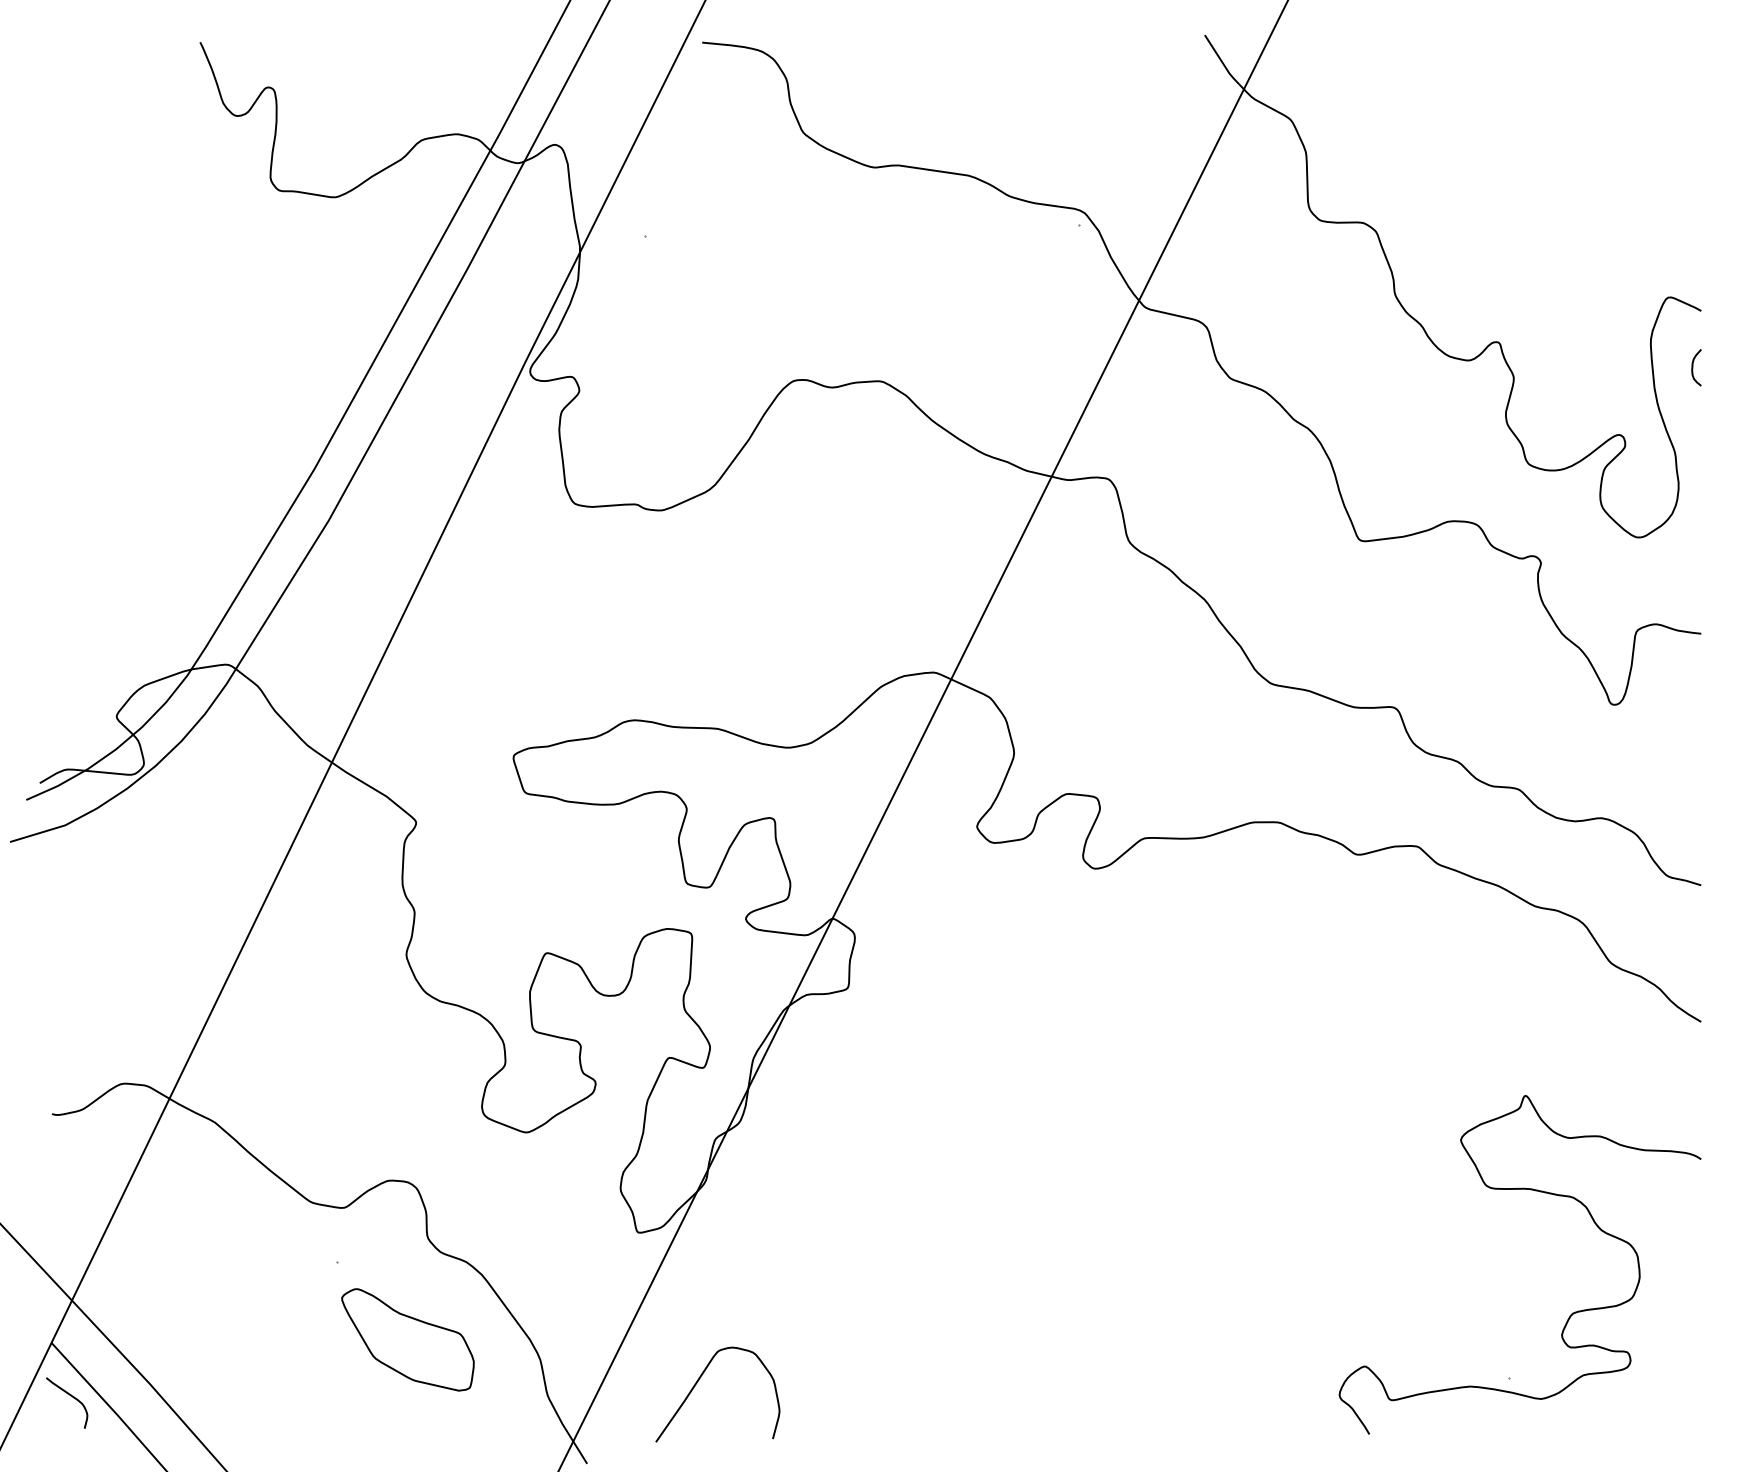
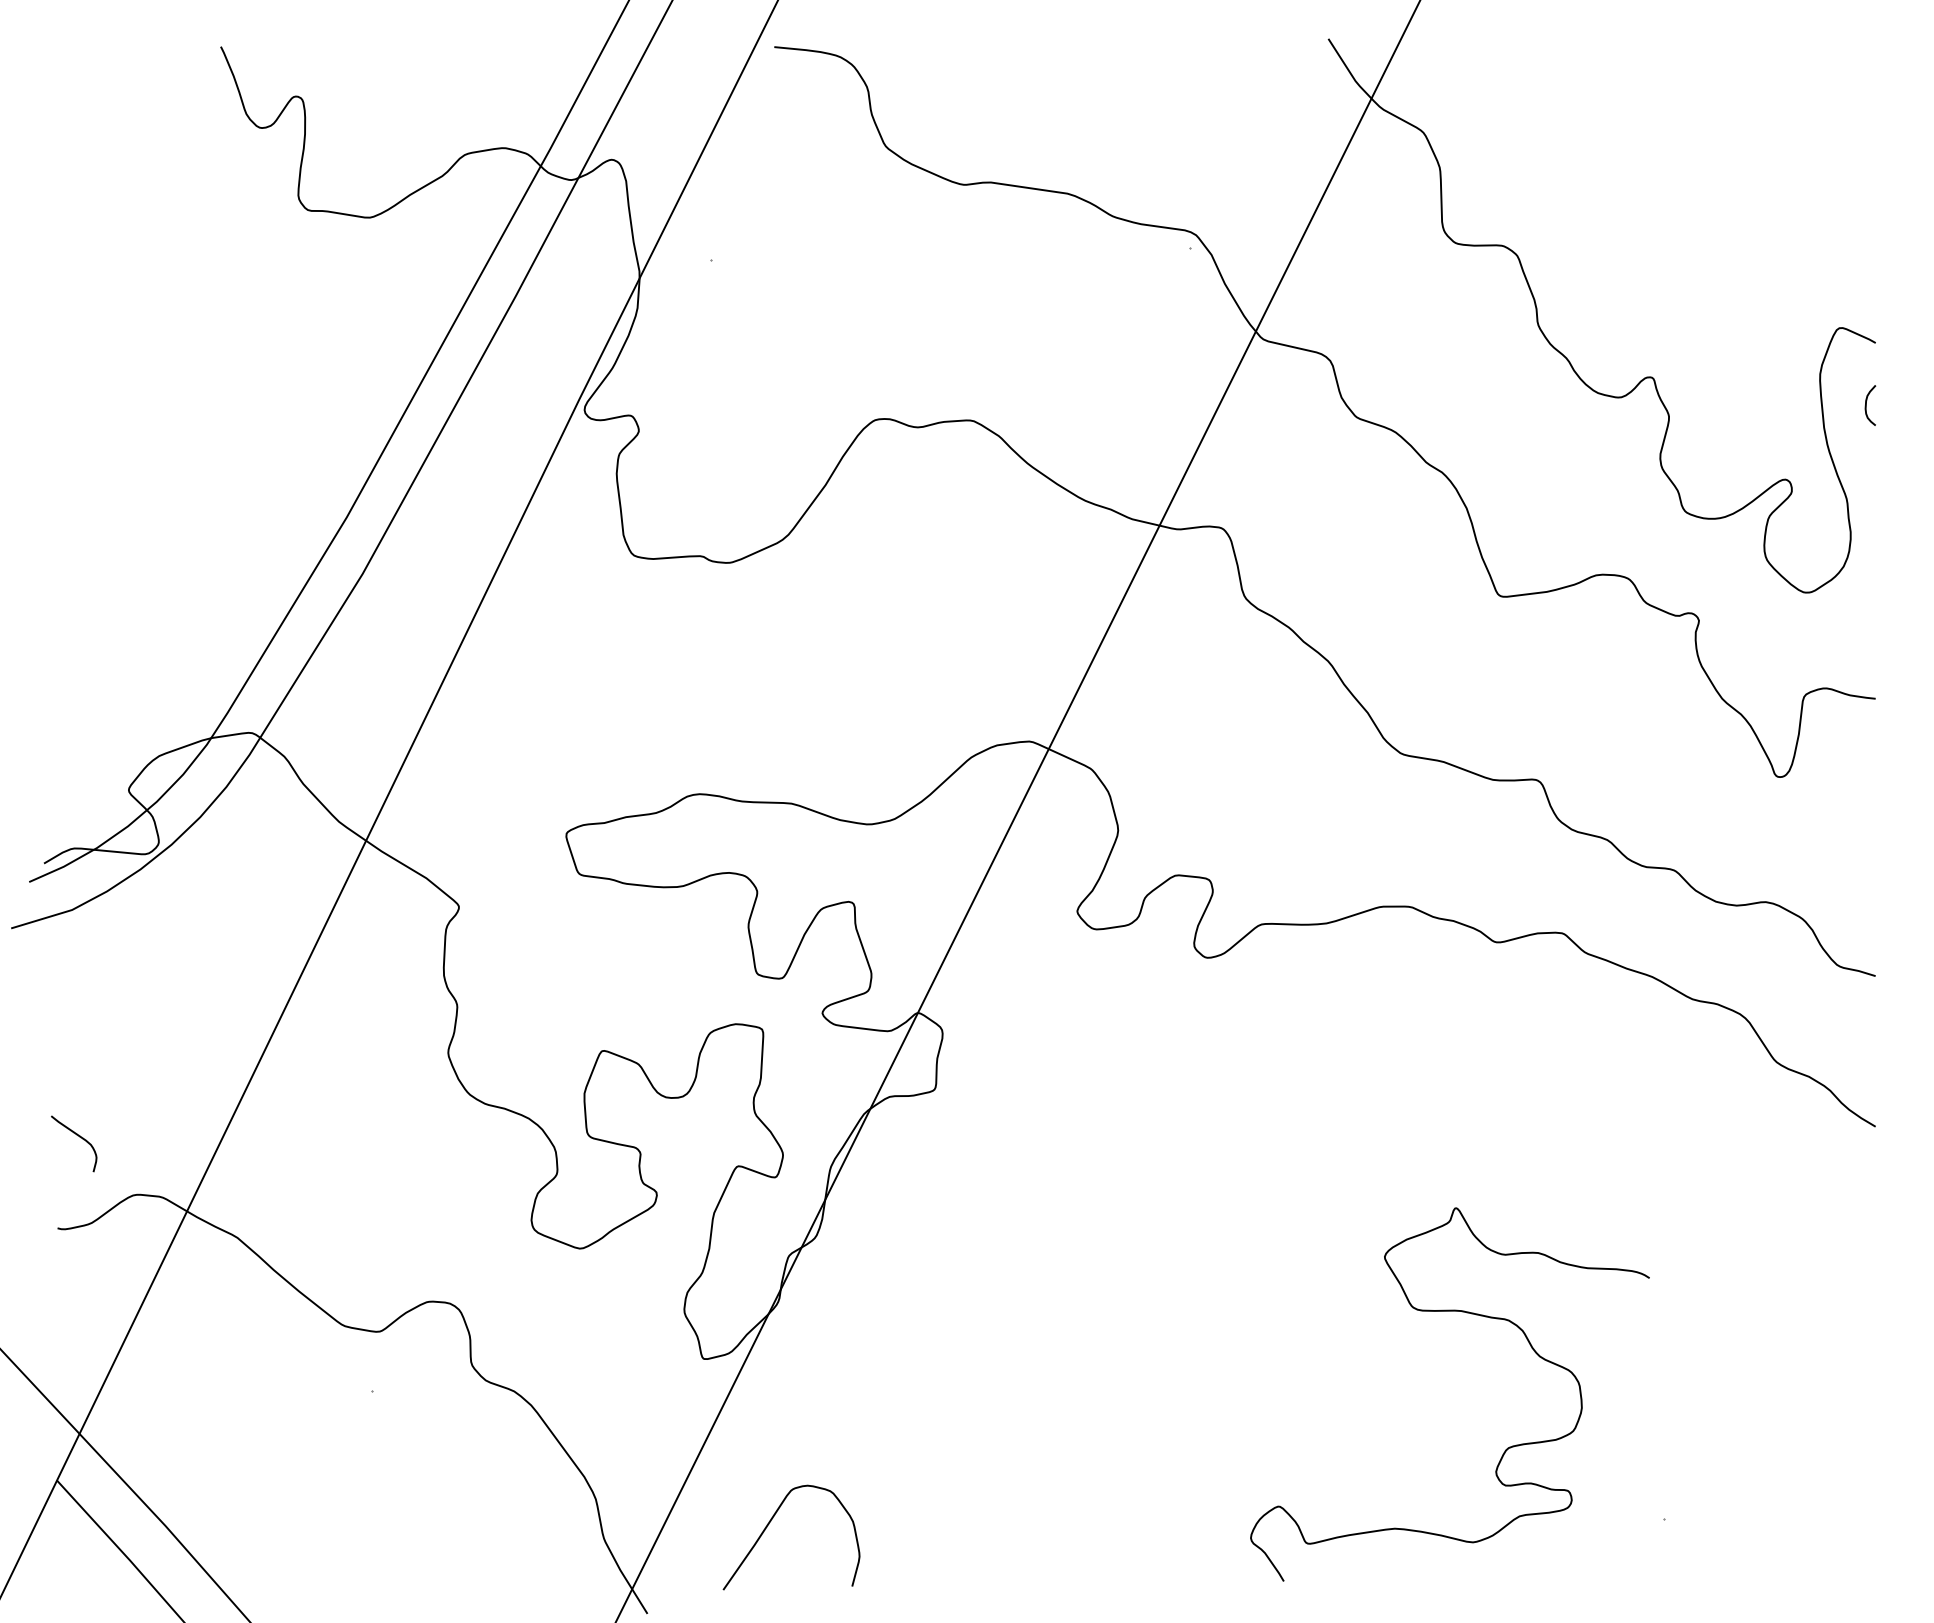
curve: (1570, 1314) -> (1505, 1449), moved
part: (407, 1340) -> (449, 1477), removed
curve: (71, 1397) -> (79, 1137), moved

